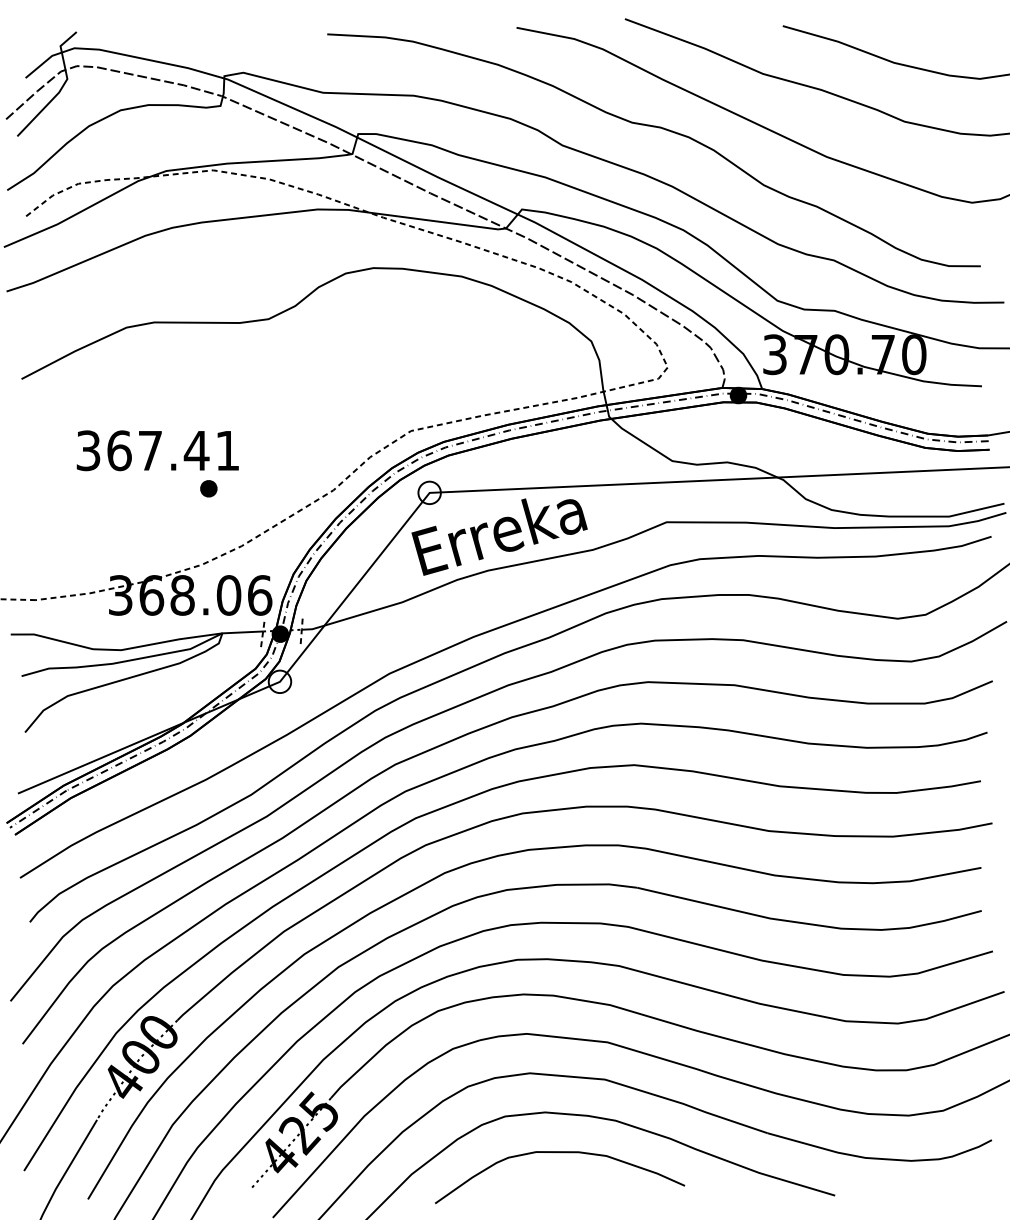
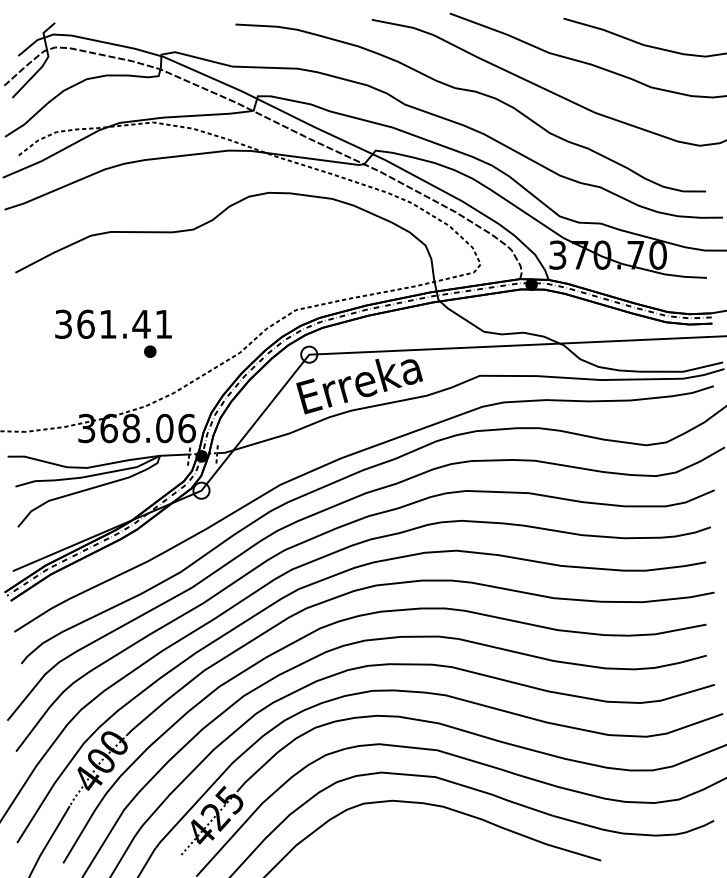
text: (150, 450) -> (108, 324), 367.41 -> 361.41
curve: (560, 1153) -> (403, 830), removed

